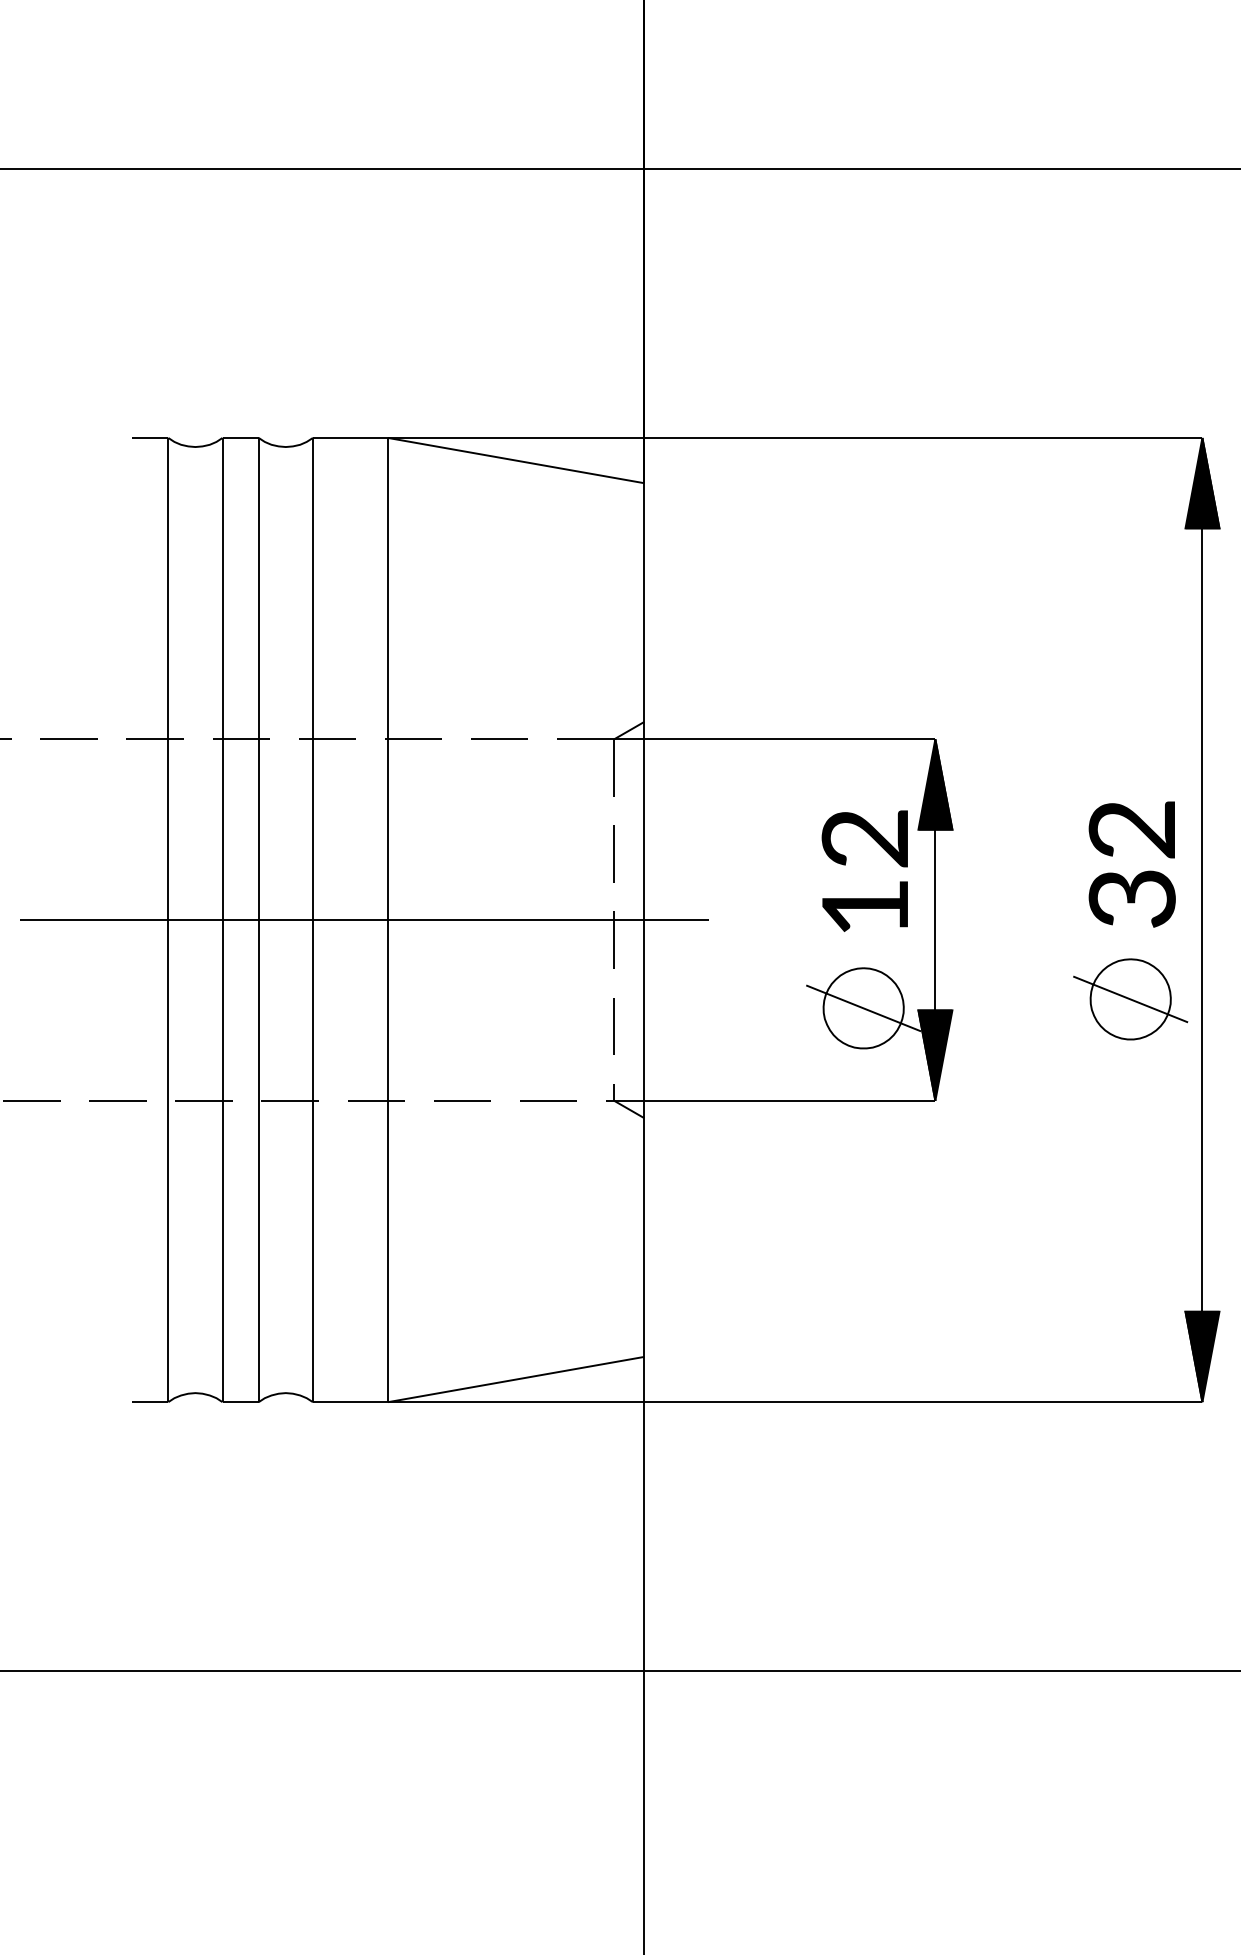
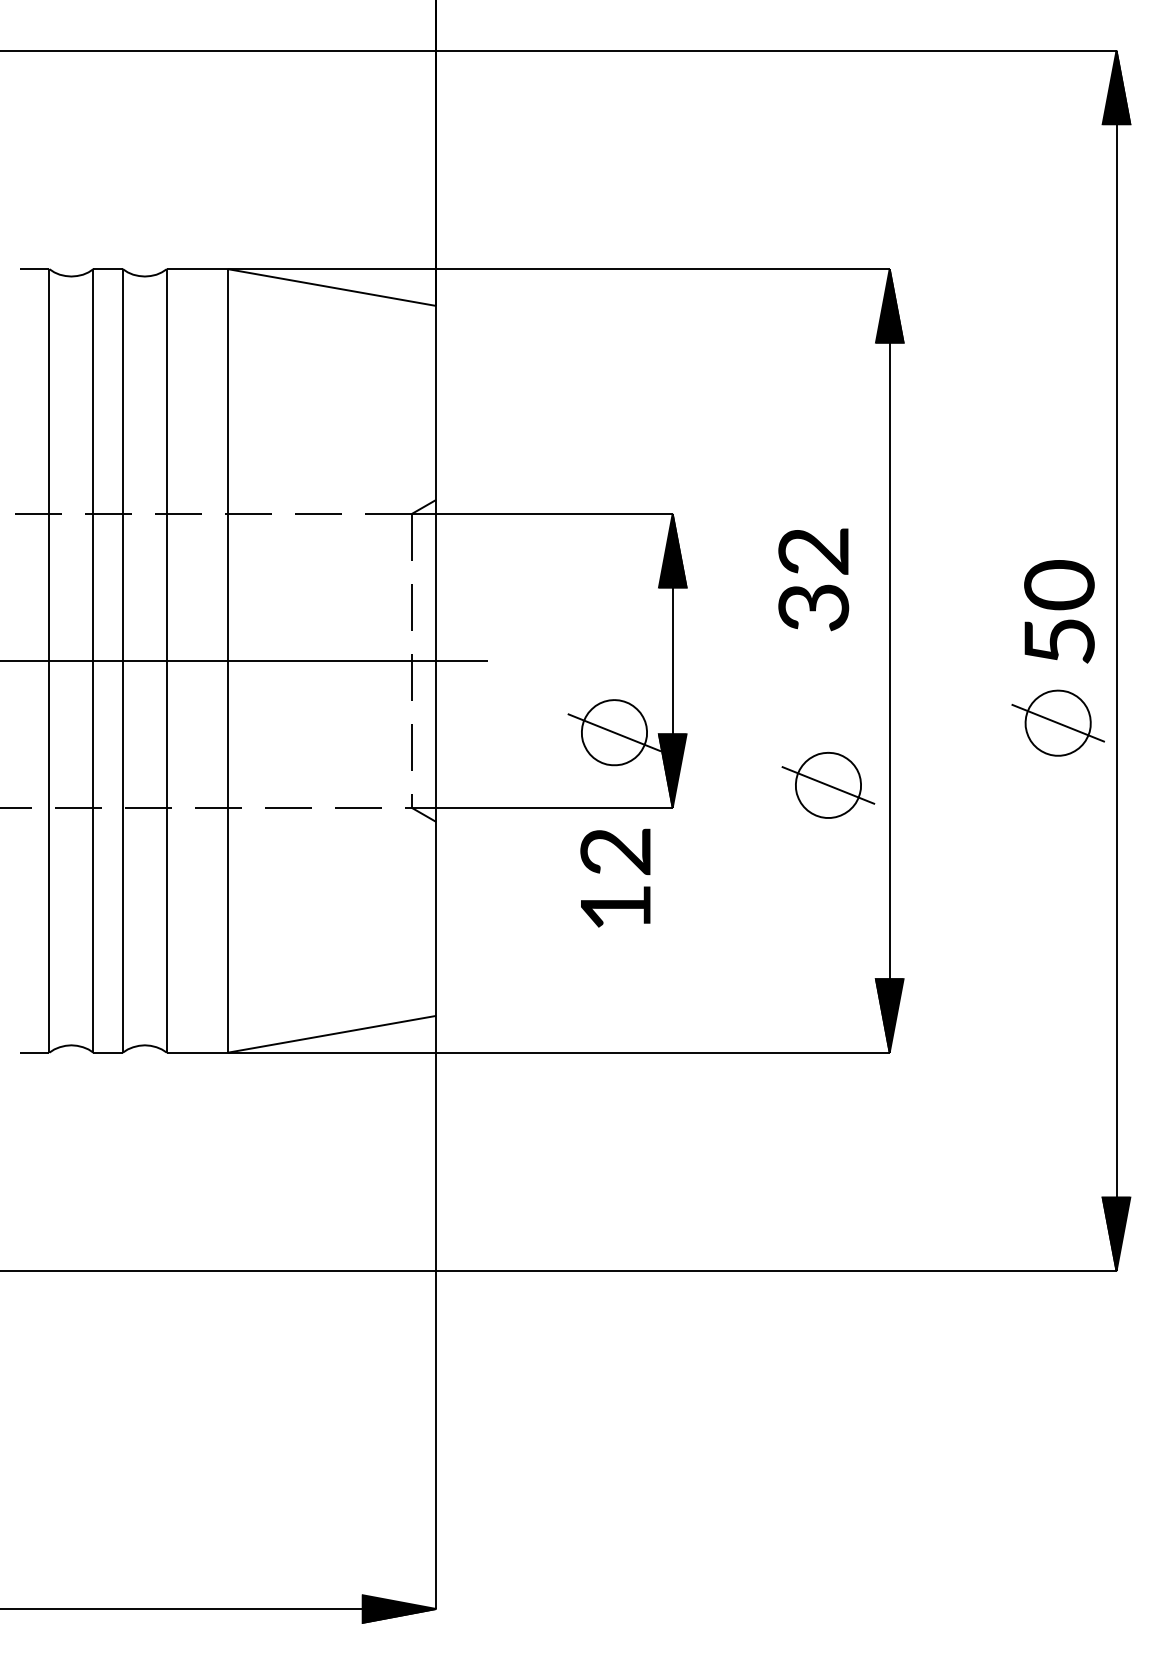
text: (1132, 864) -> (813, 579), moved
text: (864, 870) -> (615, 877), moved
part: (1130, 998) -> (828, 784), moved

